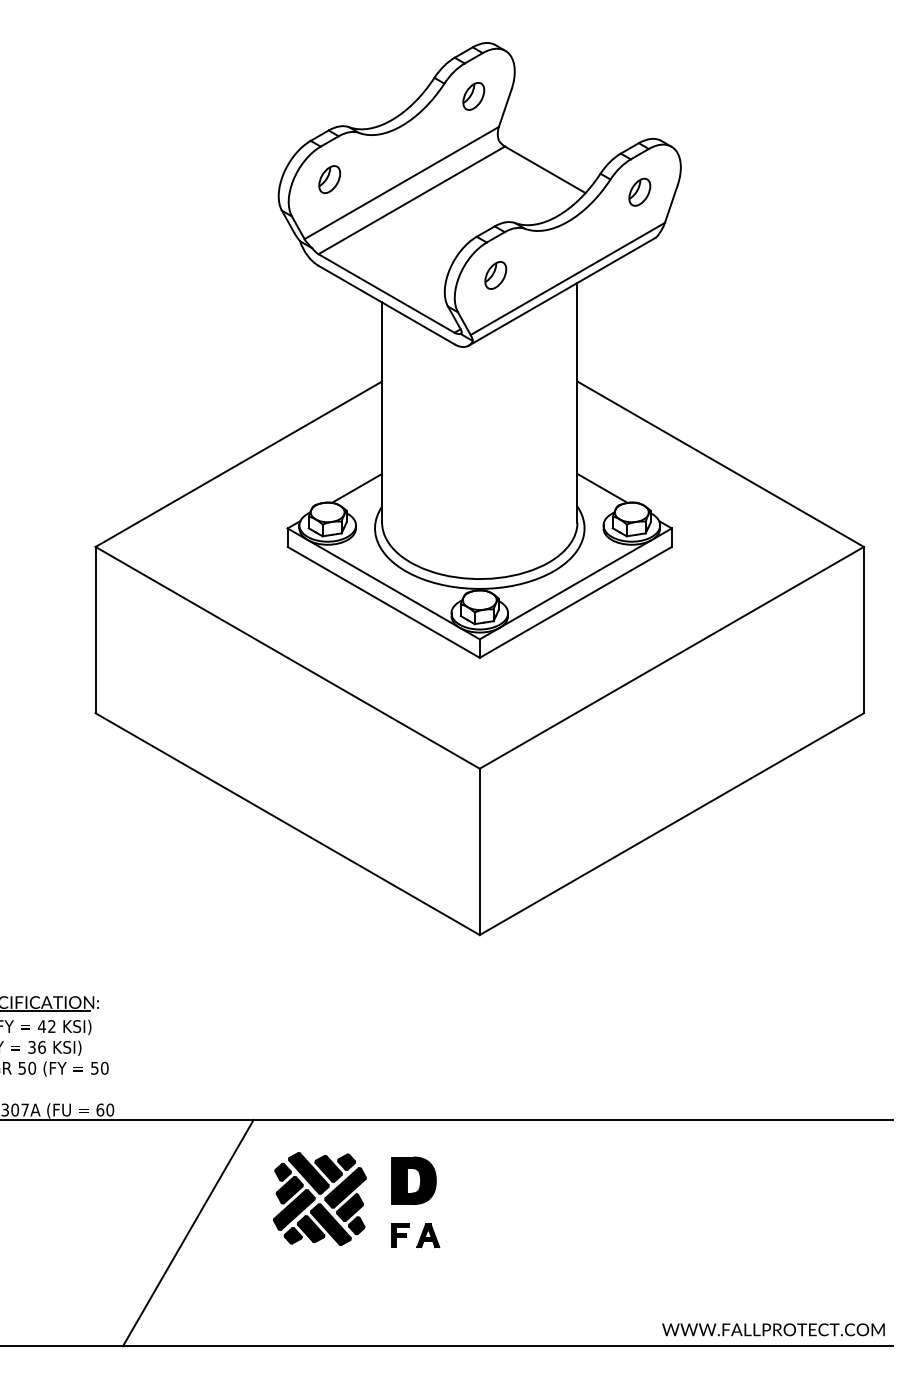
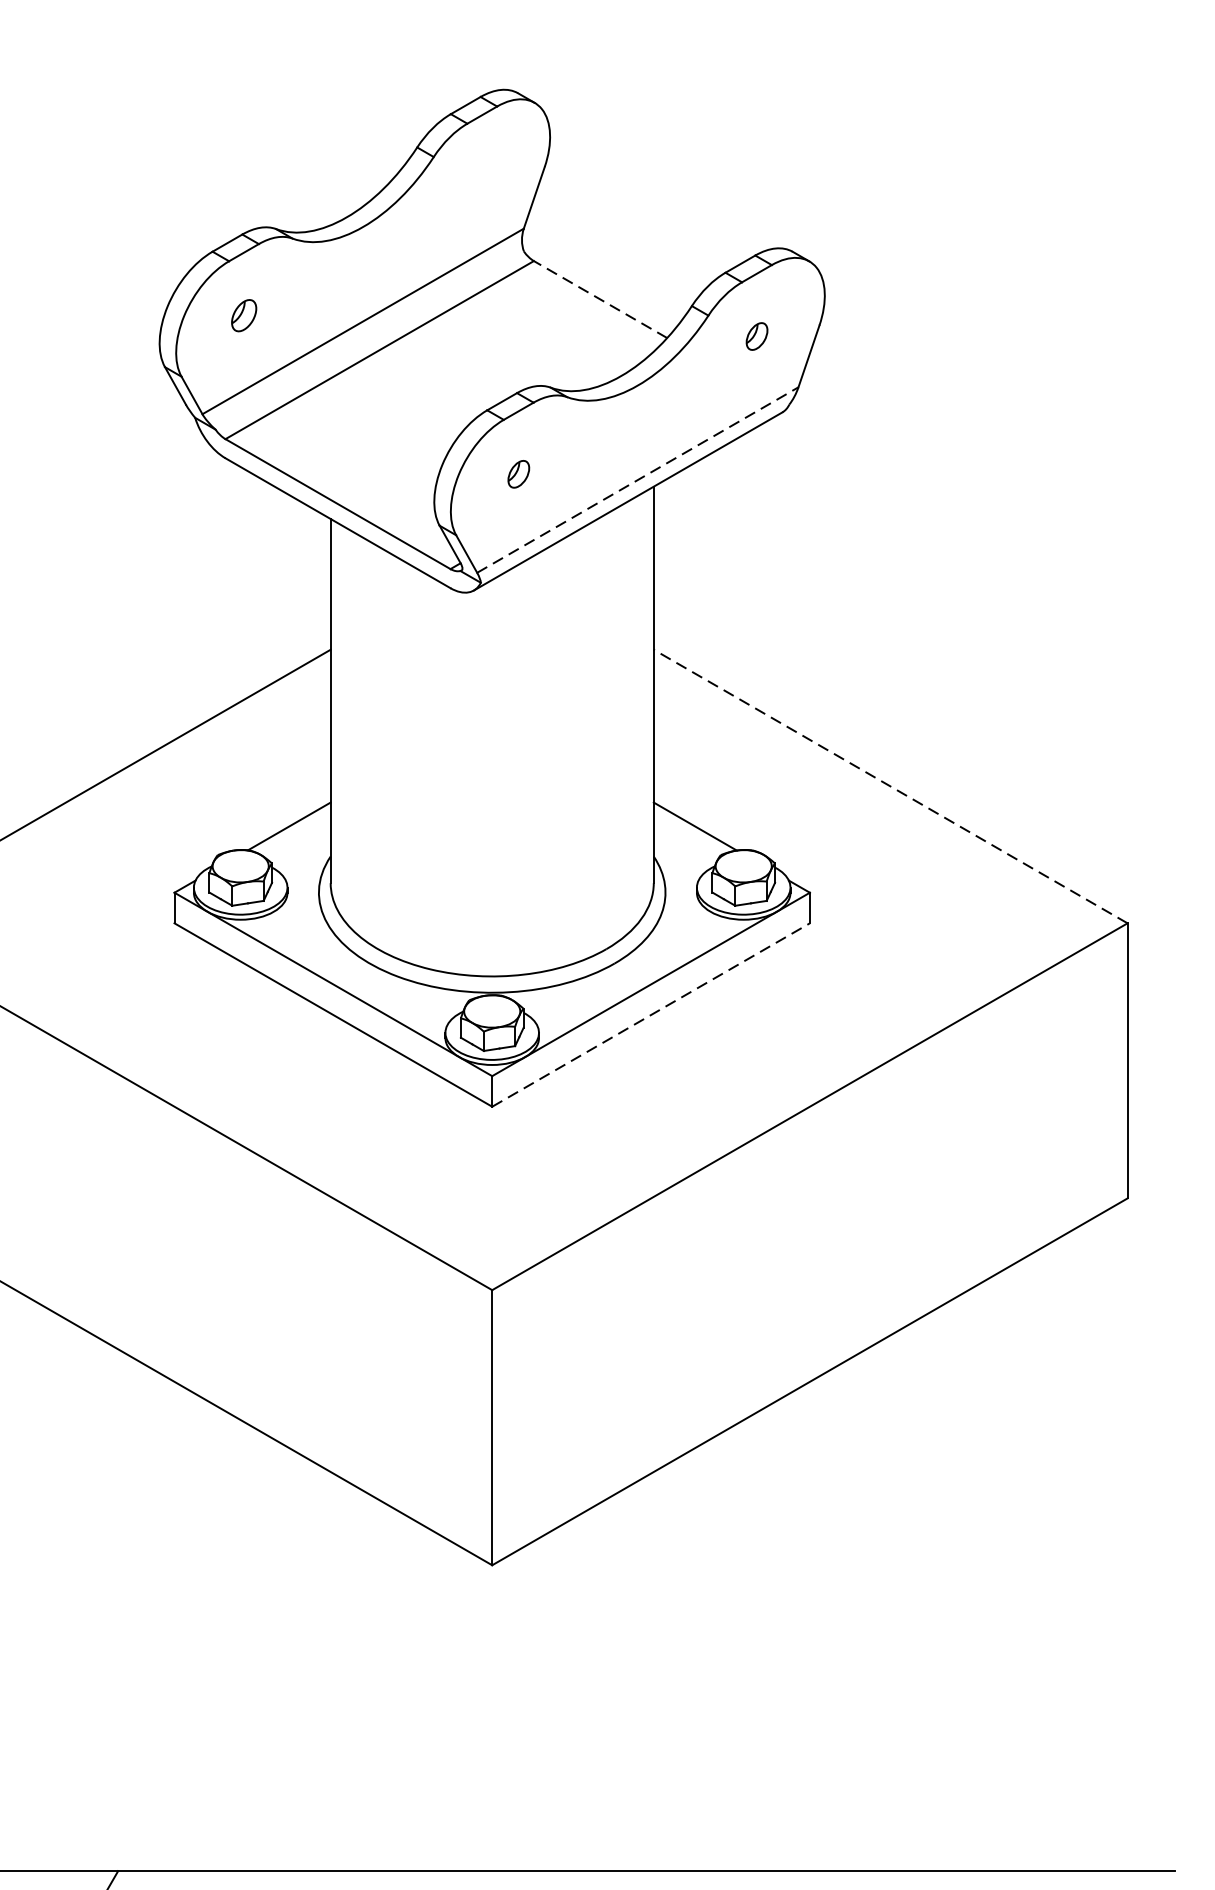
part: (473, 96) -> (481, 178), removed
line: (545, 169) -> (600, 299), solid -> dashed
part: (329, 179) -> (243, 315), size x0.7
part: (639, 191) -> (756, 335), size x0.6
part: (495, 275) -> (518, 474), size x0.6
line: (568, 278) -> (638, 479), solid -> dashed
line: (720, 463) -> (890, 785), solid -> dashed
line: (575, 602) -> (650, 1015), solid -> dashed

